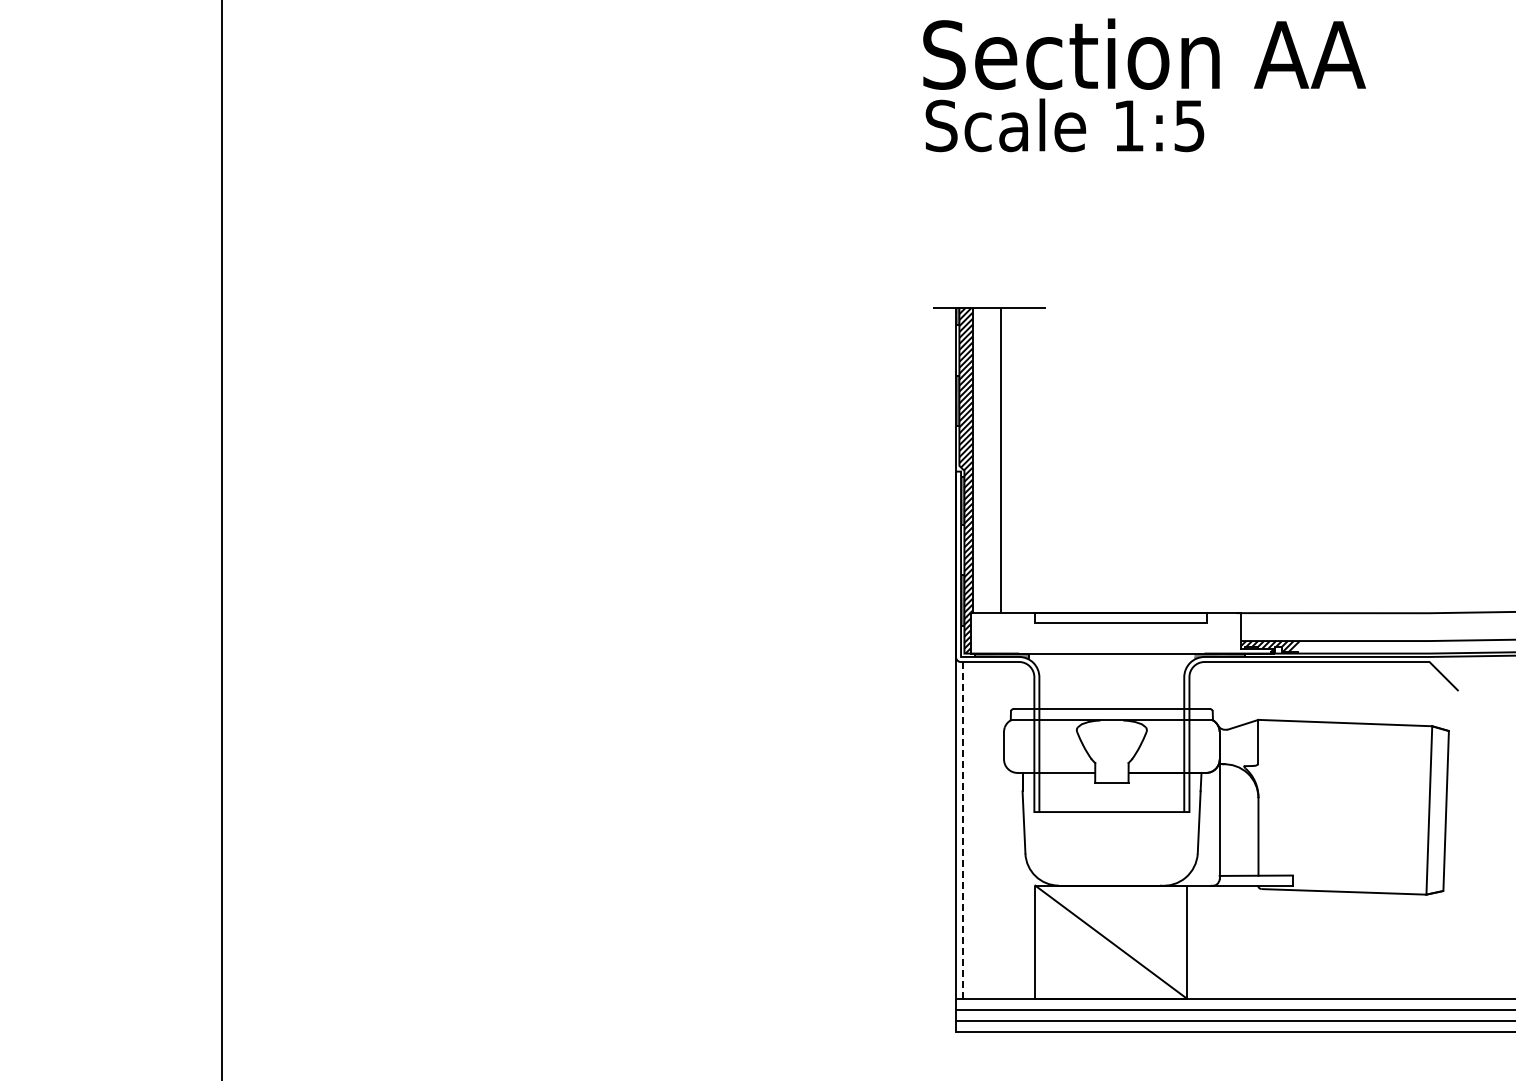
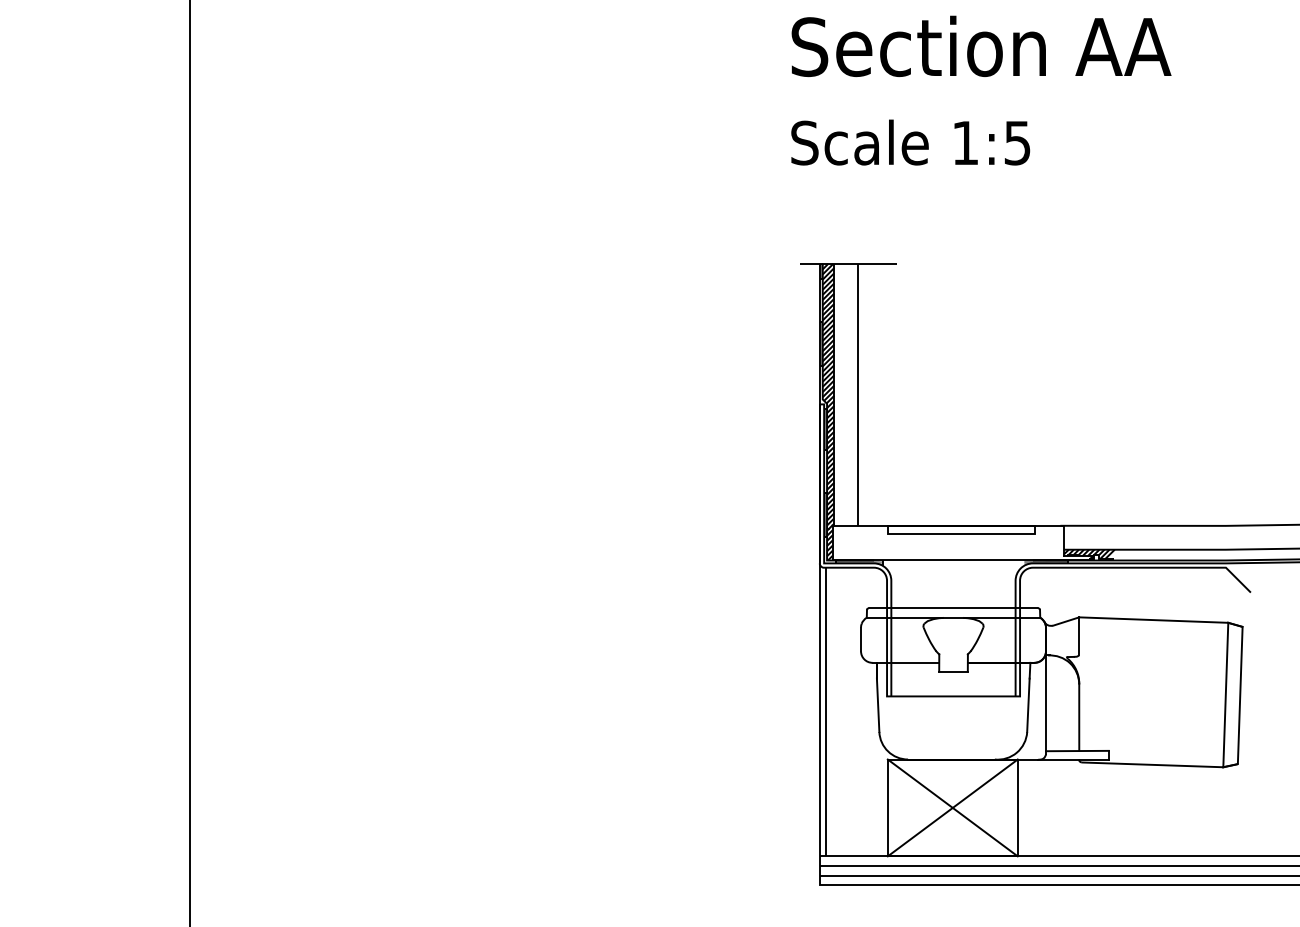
text: (1064, 125) -> (910, 142), moved
line: (962, 829) -> (825, 711), dashed -> solid
line: (1110, 941) -> (952, 807), added

